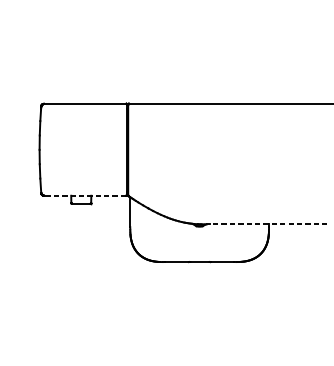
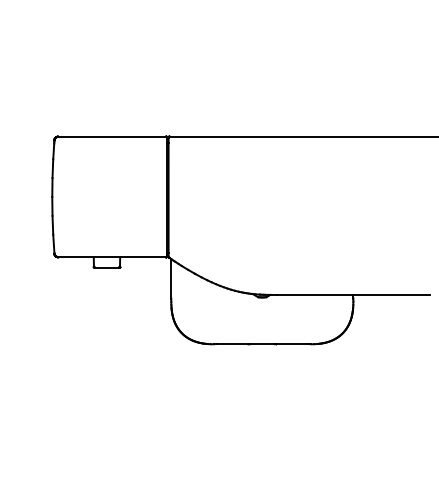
line: (85, 195) -> (112, 257), dashed -> solid
line: (269, 224) -> (353, 294), dashed -> solid

